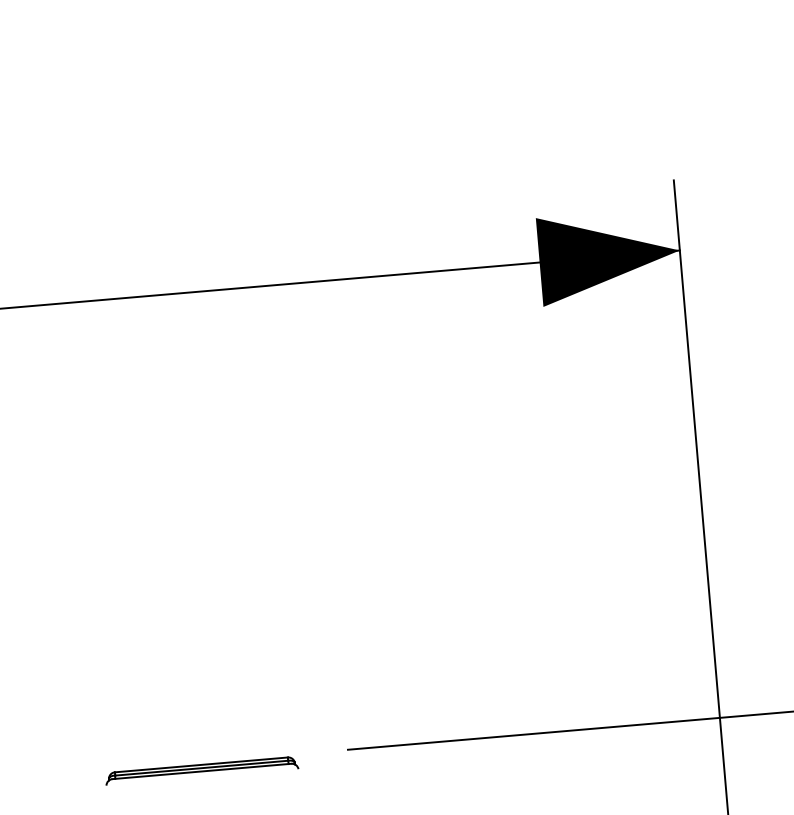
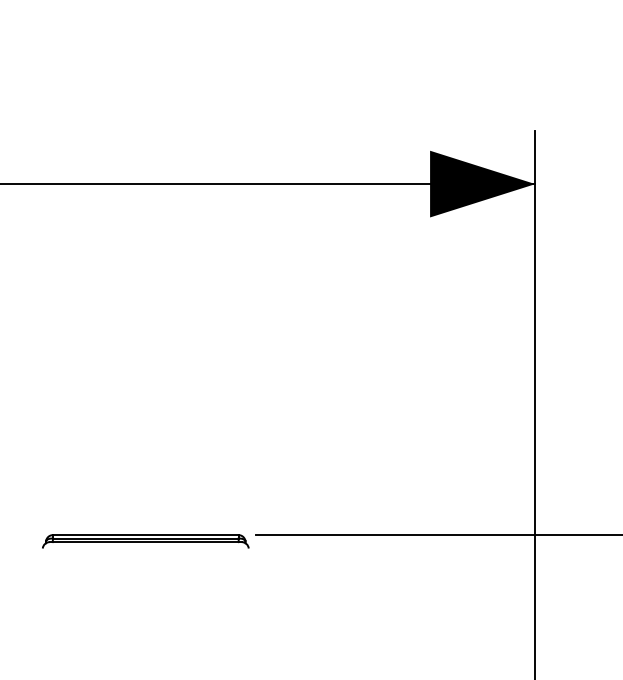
part: (201, 770) -> (145, 541), size x1.43

